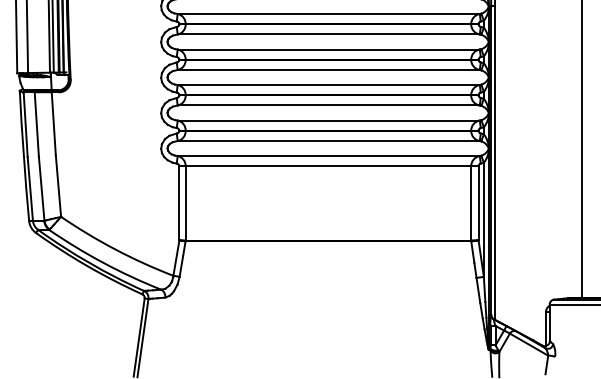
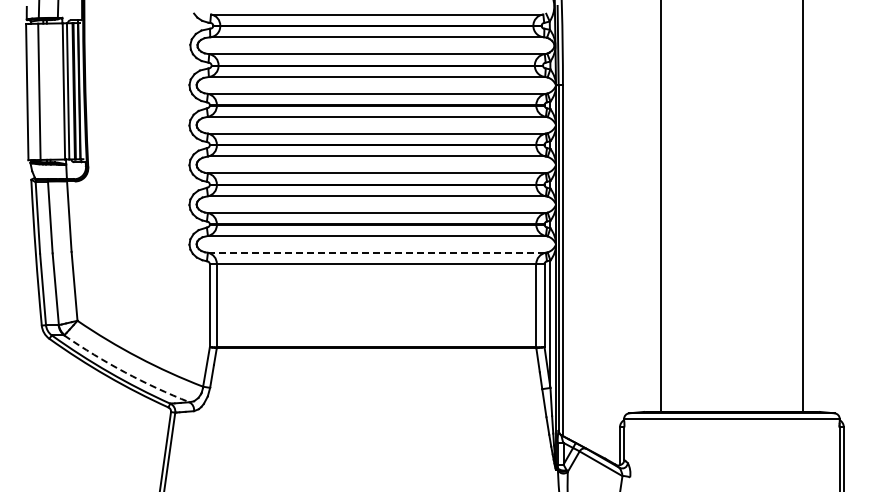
line: (328, 155) -> (376, 252), solid -> dashed
arc: (103, 263) -> (125, 372), solid -> dashed

